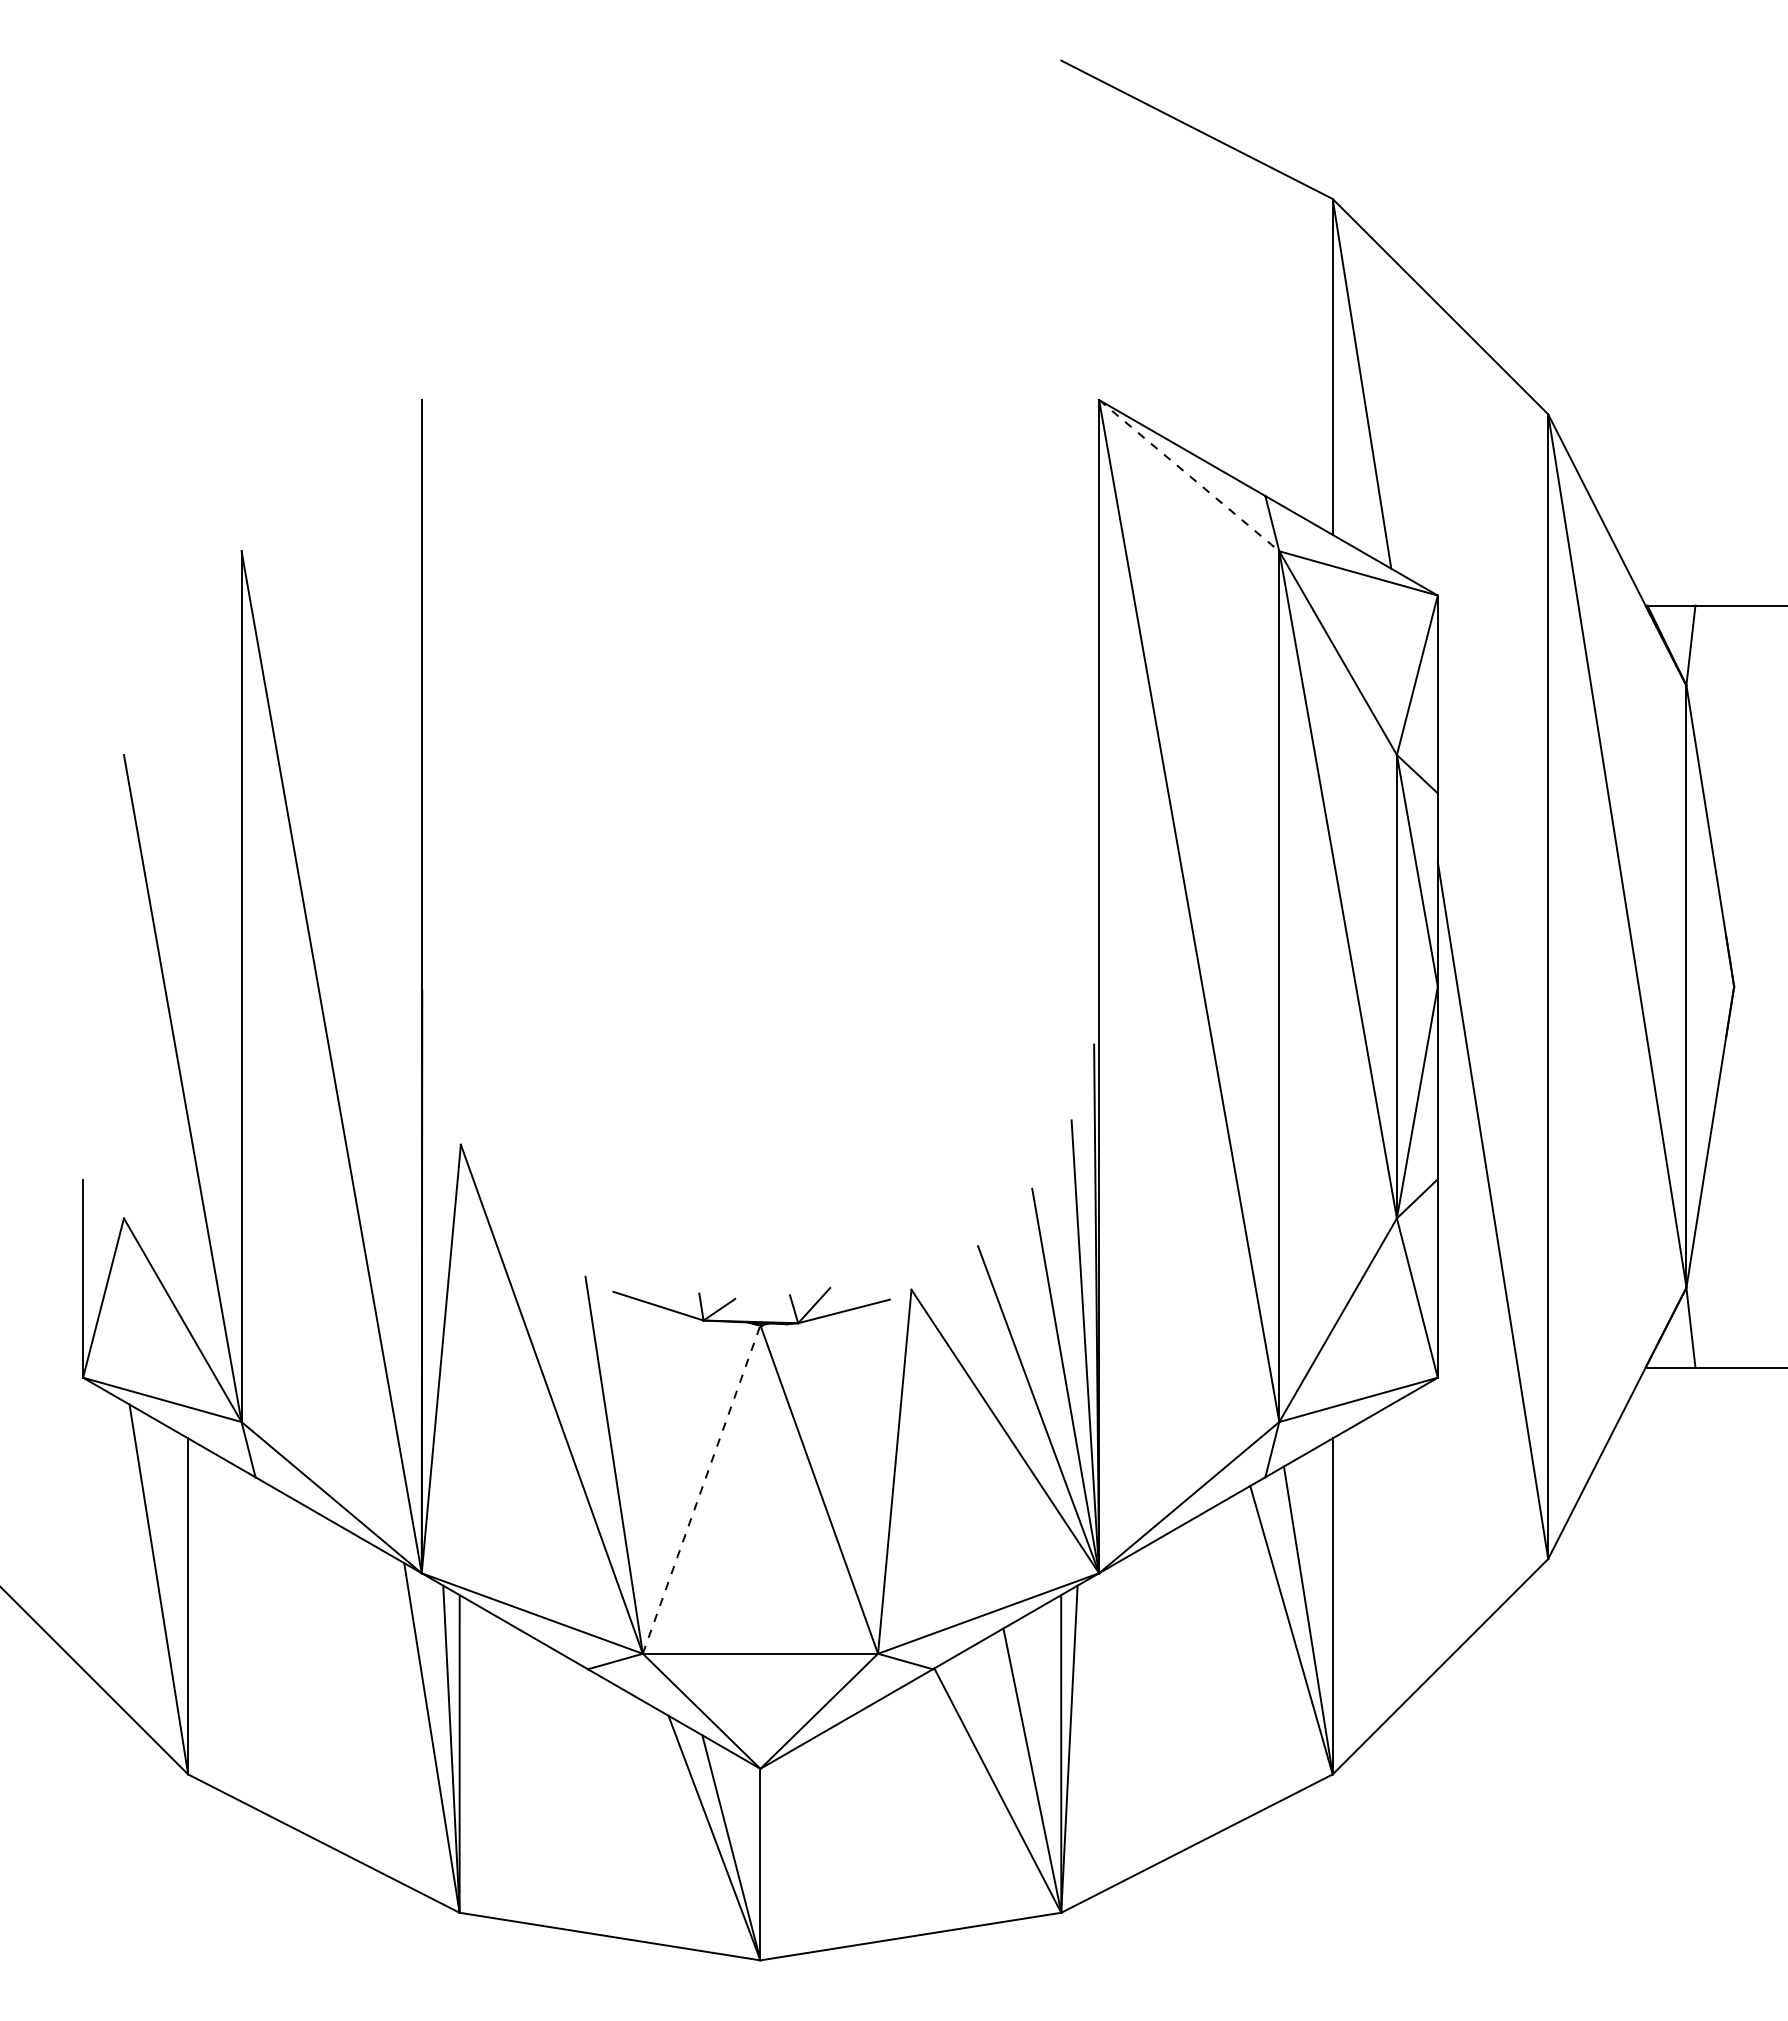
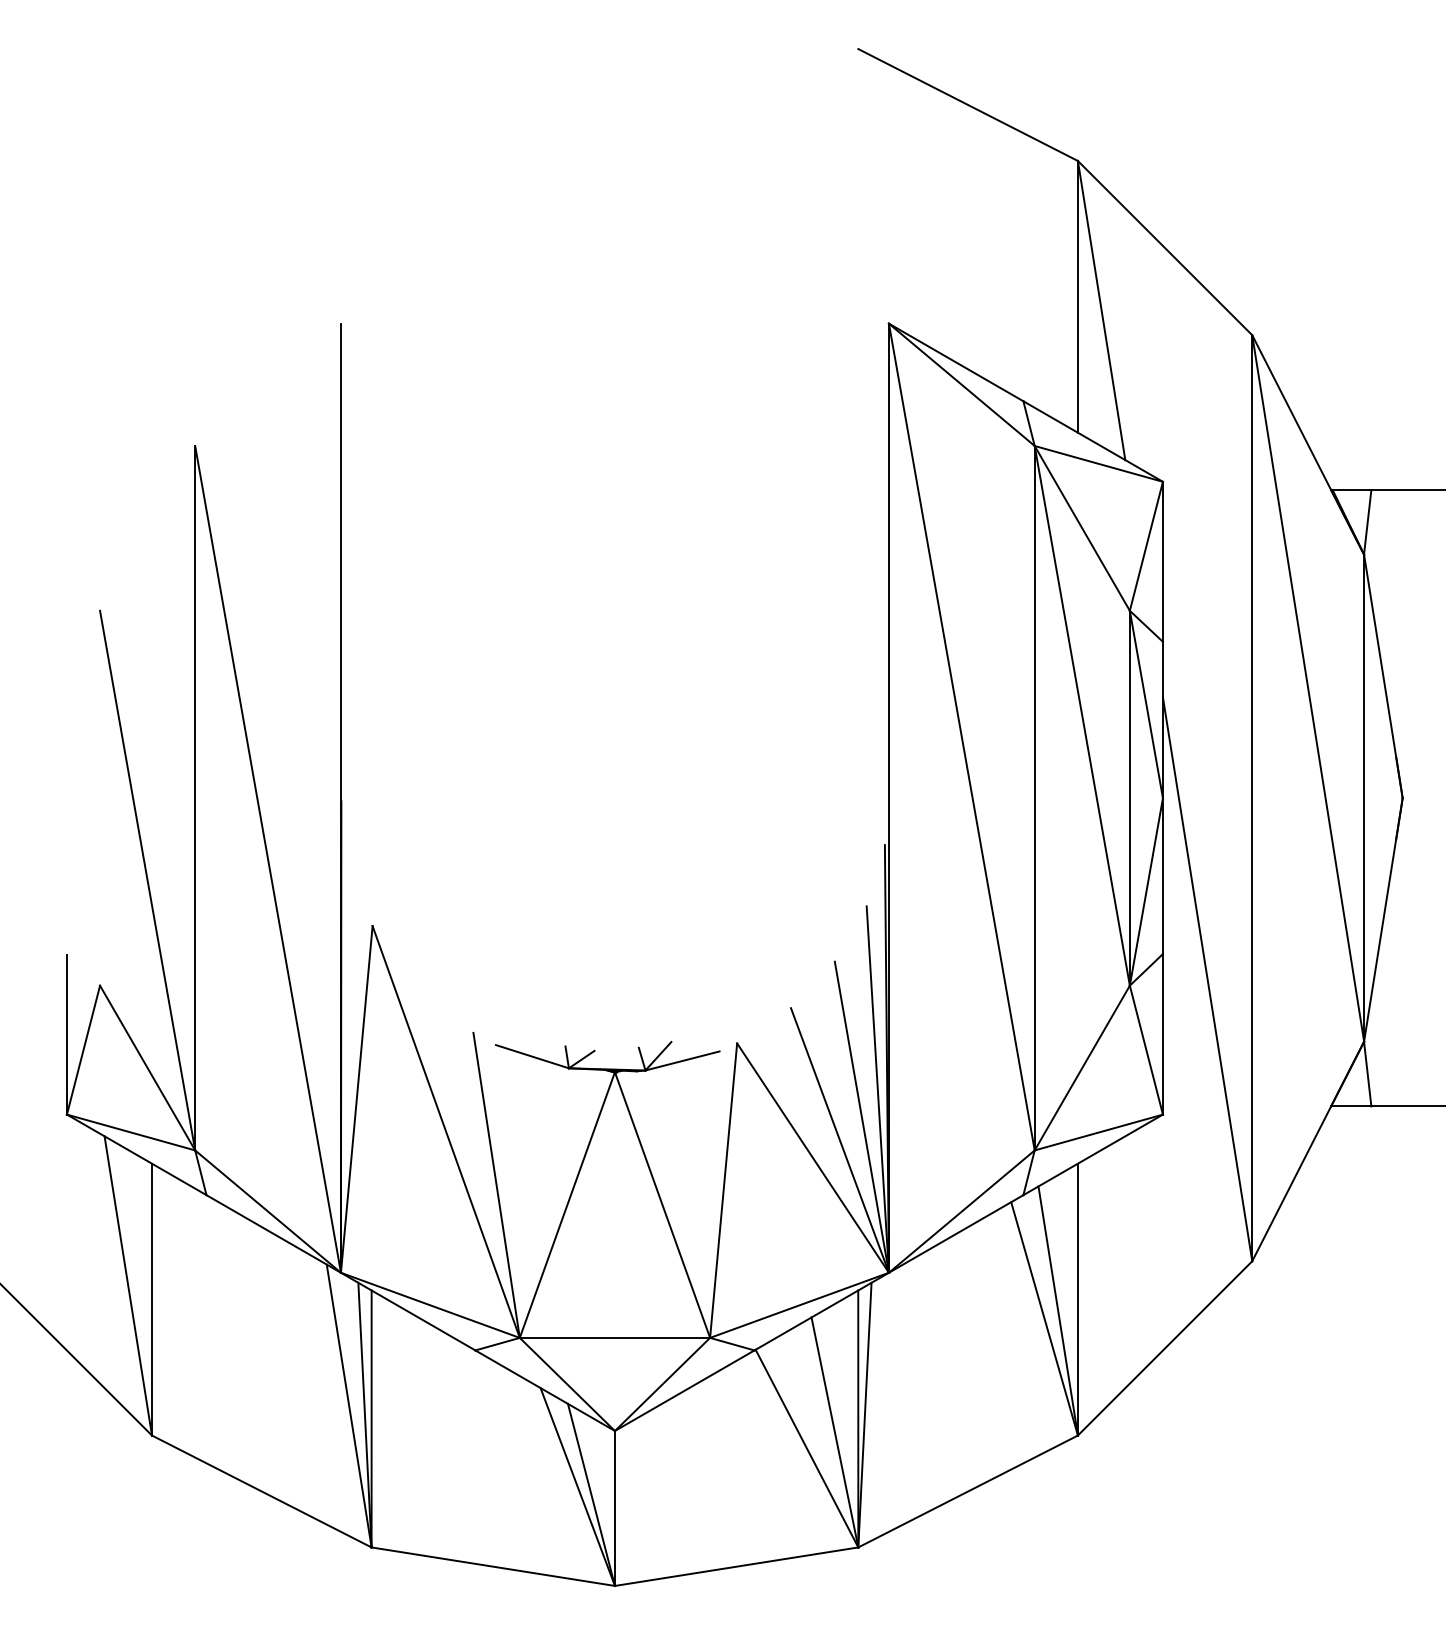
line: (1189, 475) -> (962, 384), dashed -> solid
line: (701, 1489) -> (567, 1205), dashed -> solid

